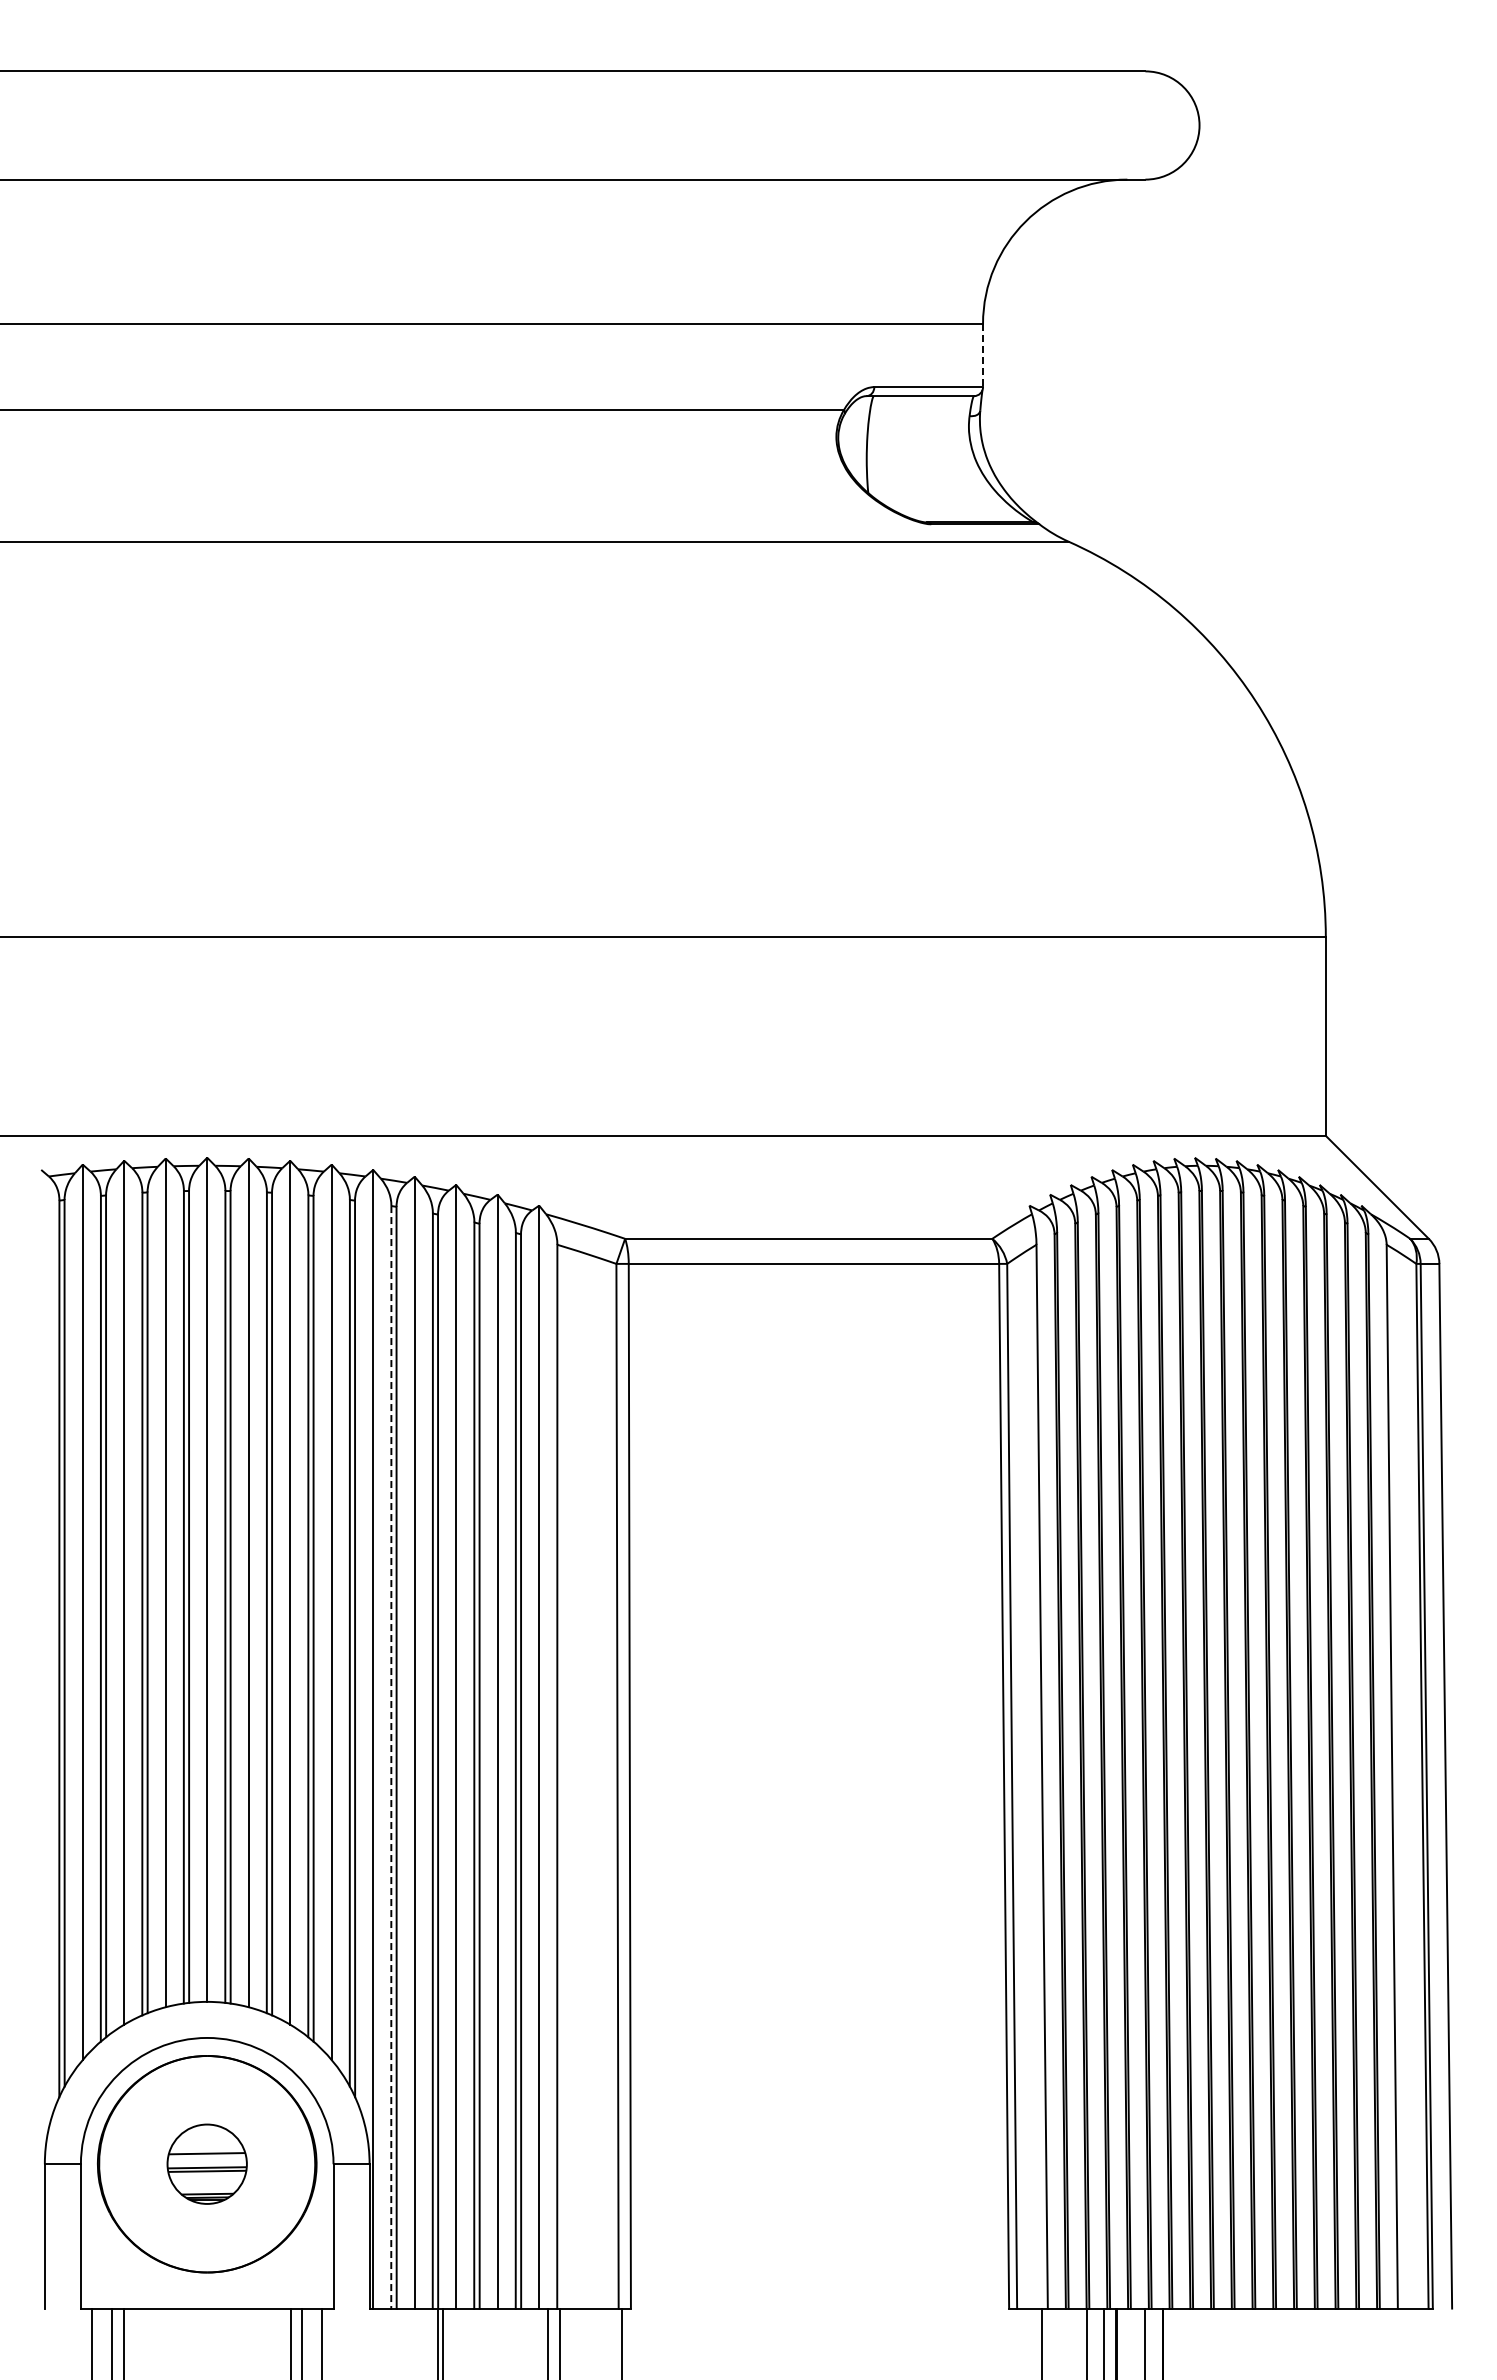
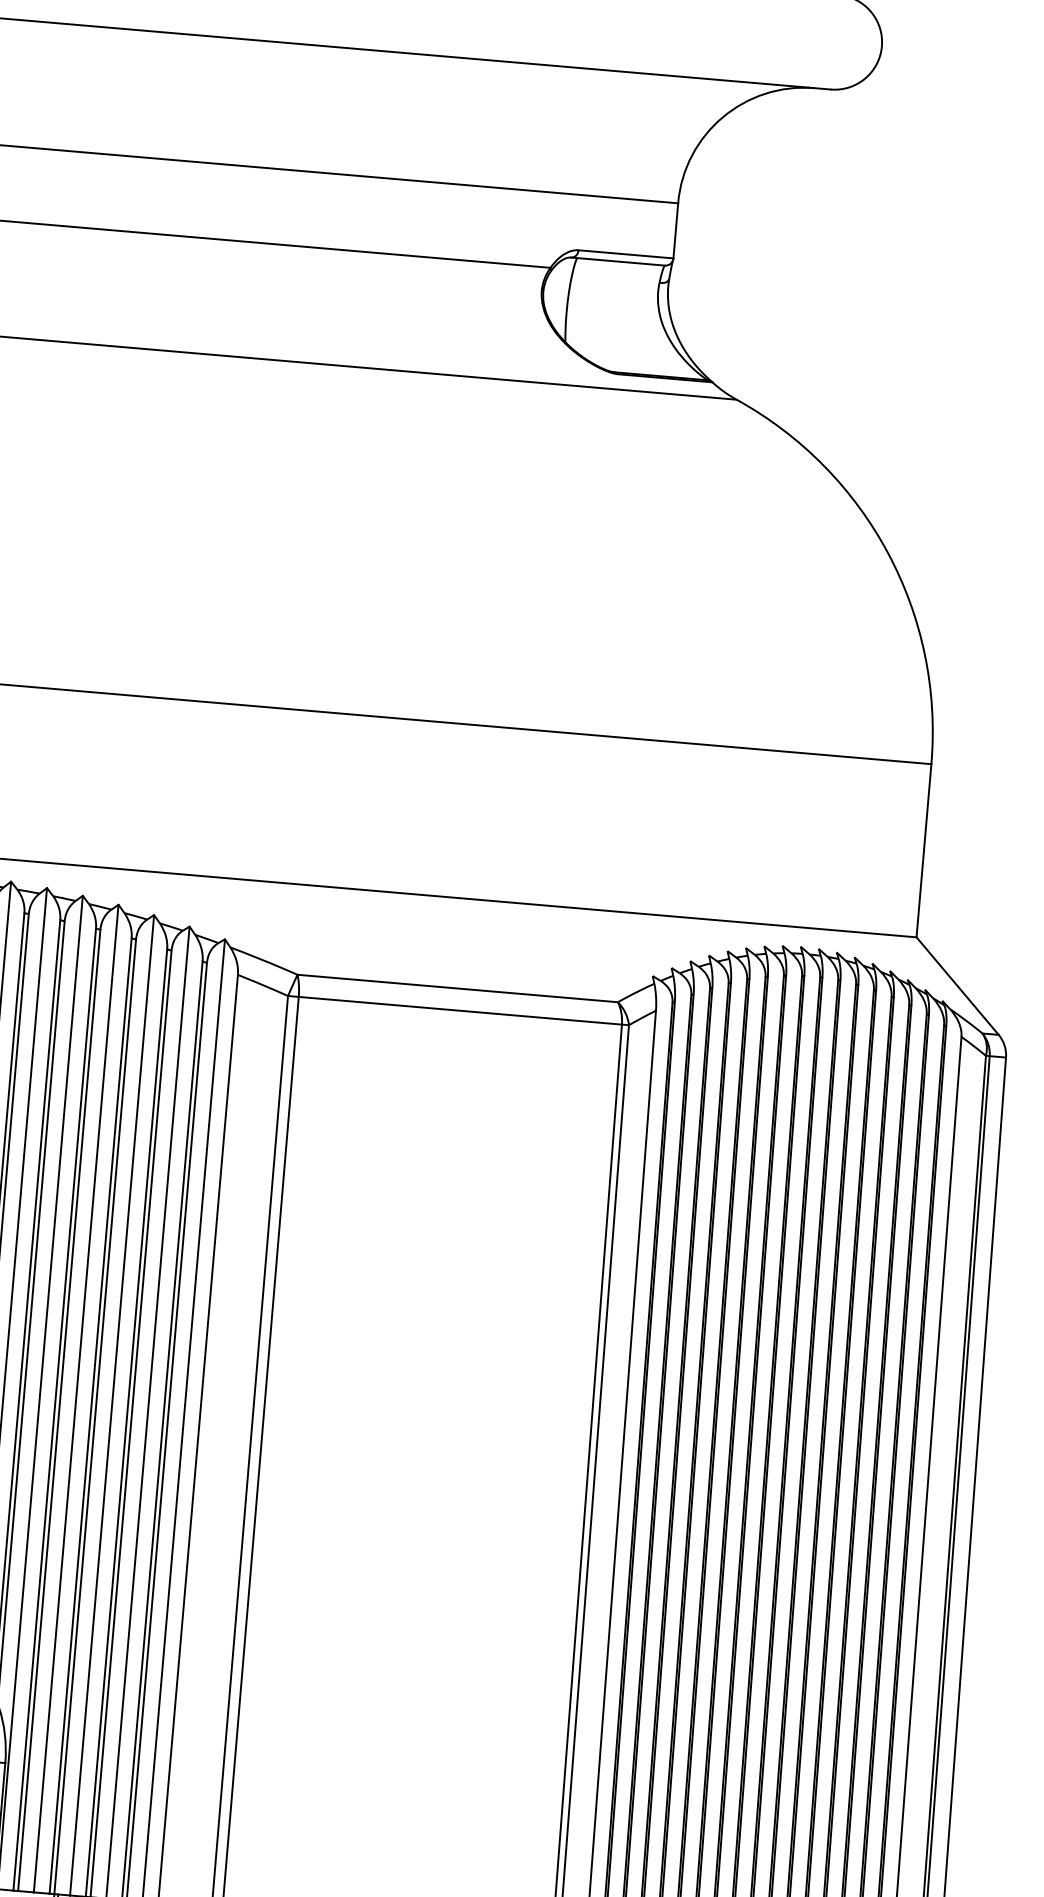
line: (983, 355) -> (676, 230), dashed -> solid
line: (391, 1757) -> (54, 1409), dashed -> solid

